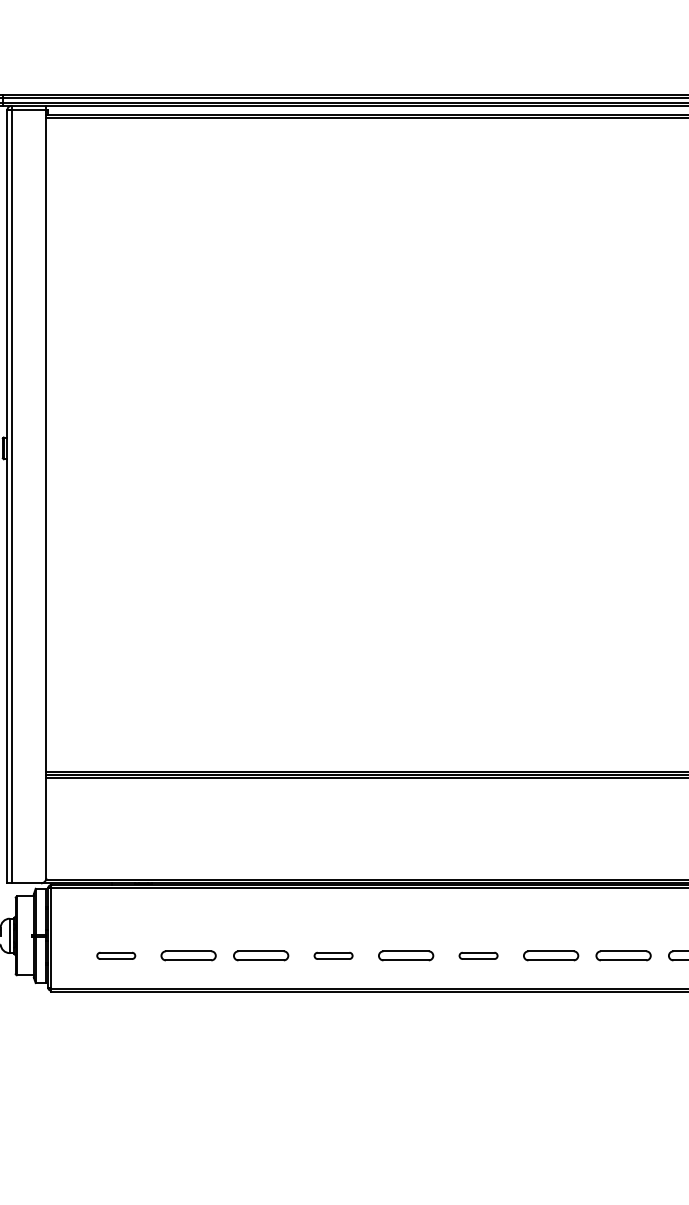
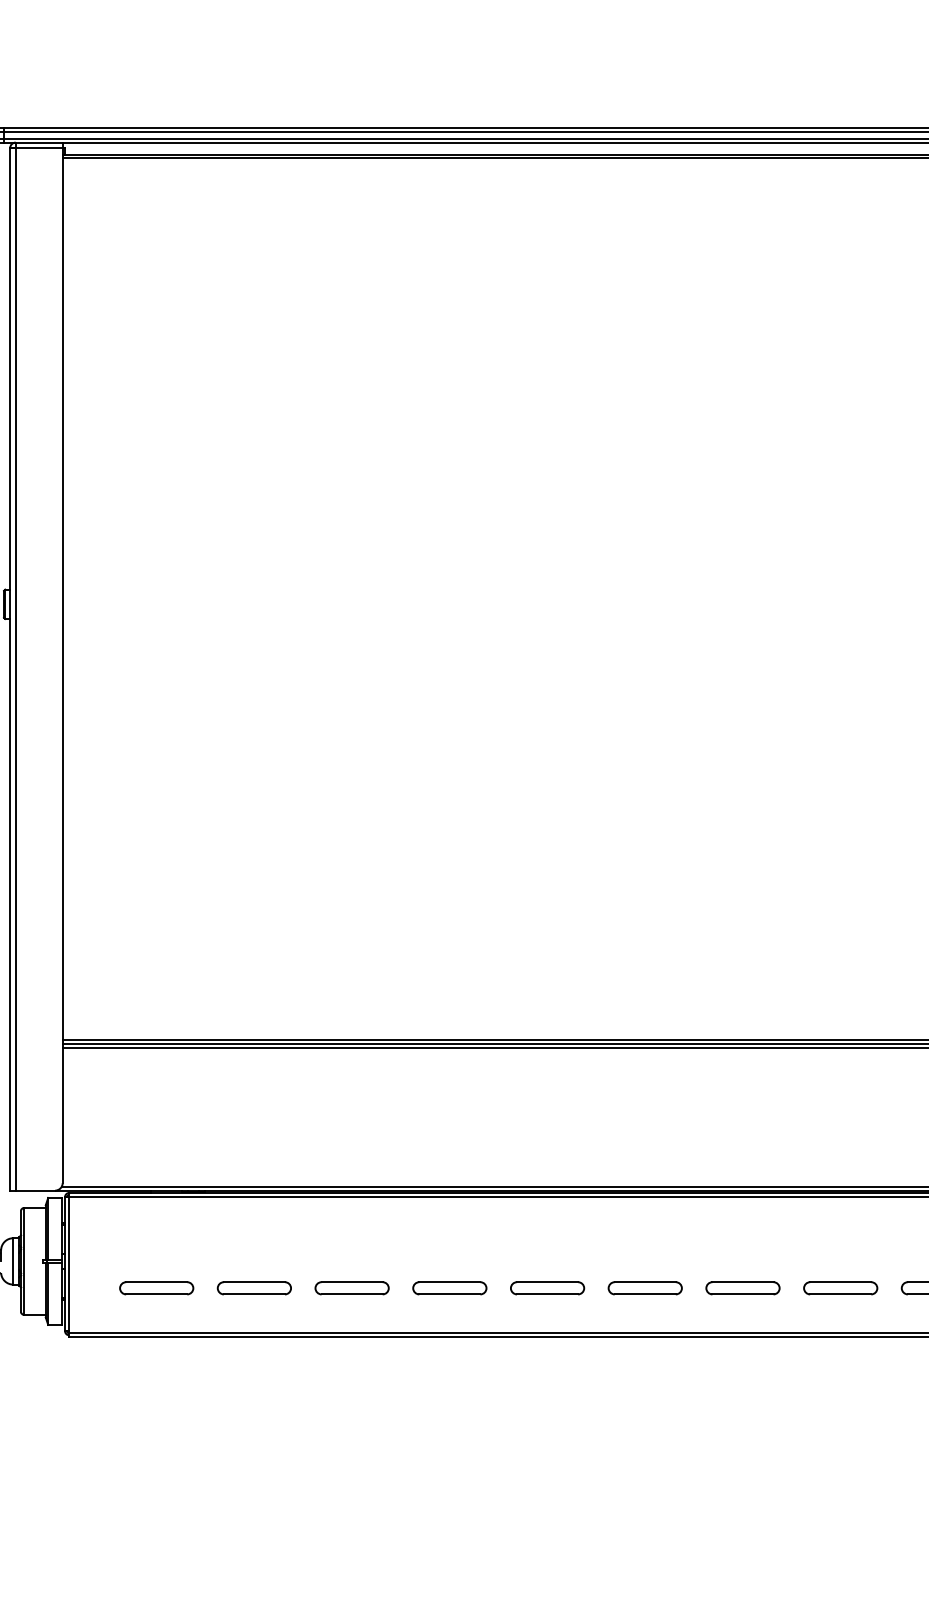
part: (116, 955) -> (157, 1287), size x1.43
part: (333, 955) -> (449, 1287), size x1.43
part: (478, 955) -> (645, 1287), size x1.43

